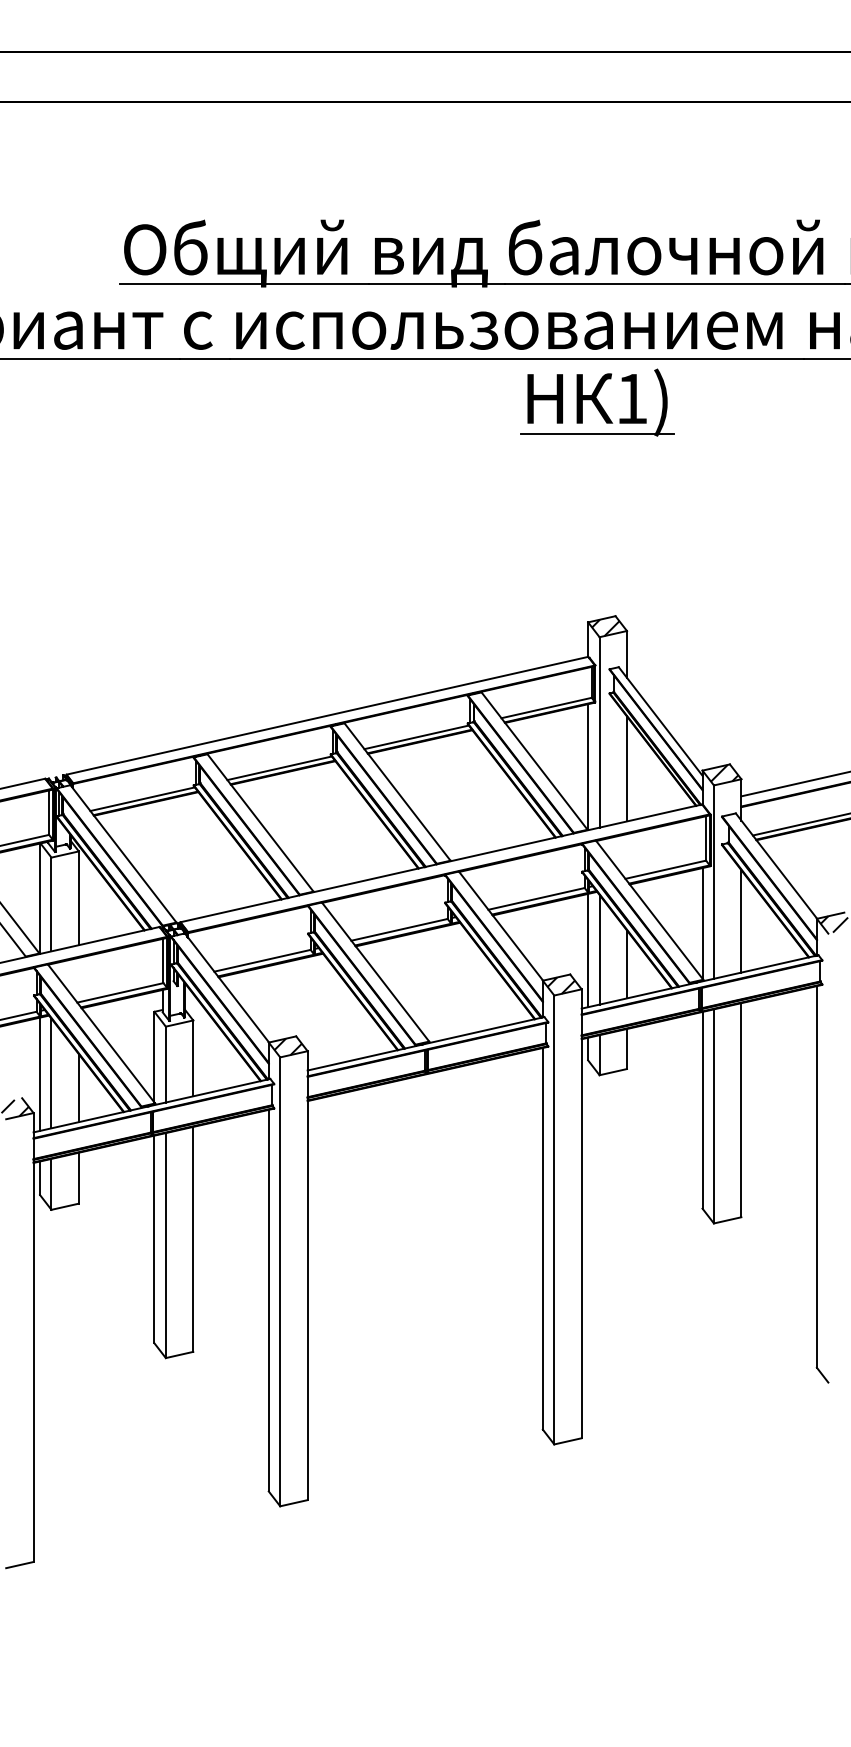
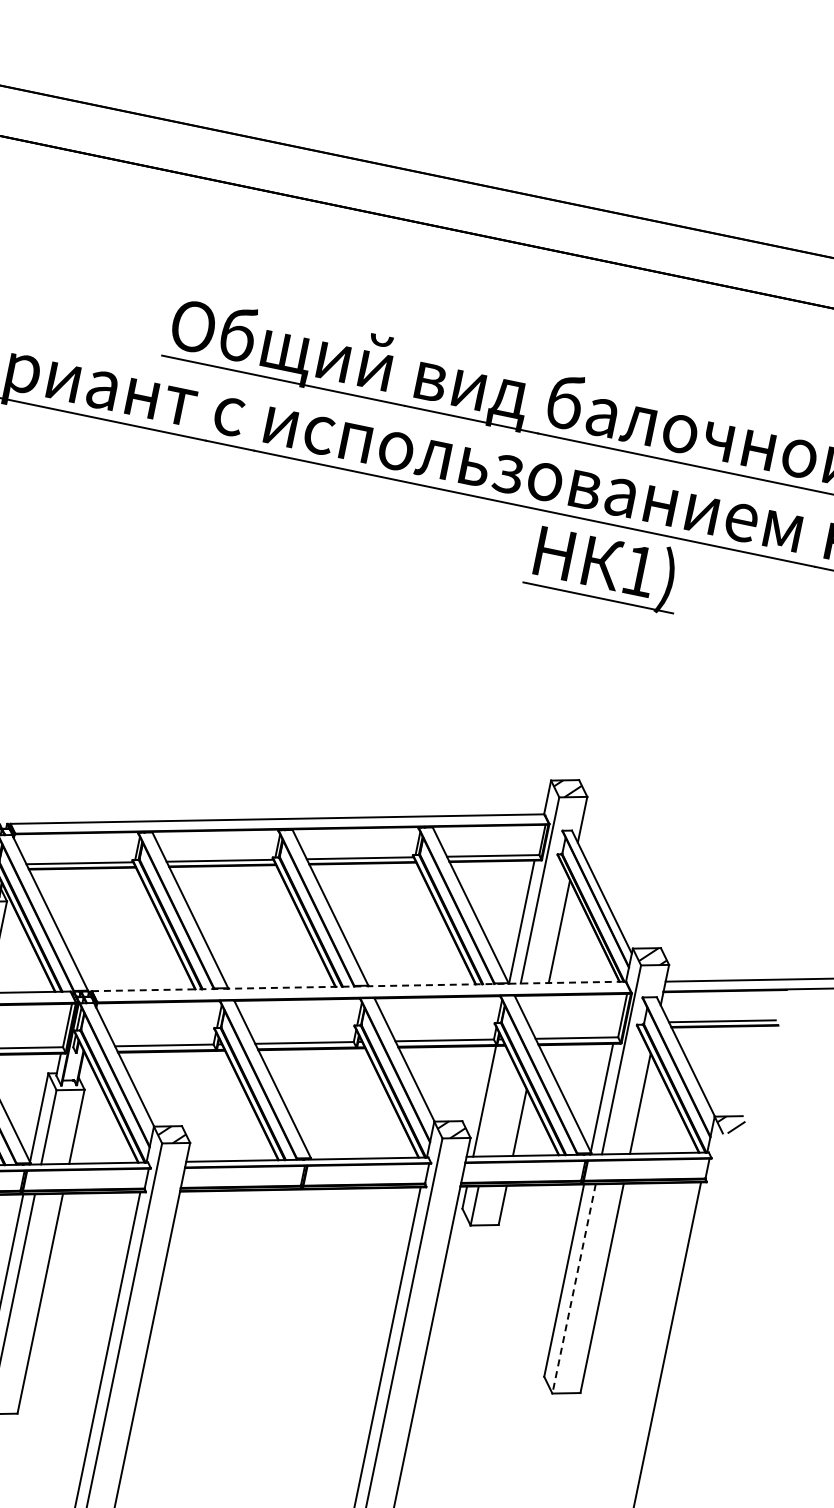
line: (441, 863) -> (358, 986), solid -> dashed
line: (599, 949) -> (495, 1102), removed
line: (713, 1116) -> (573, 1288), solid -> dashed

